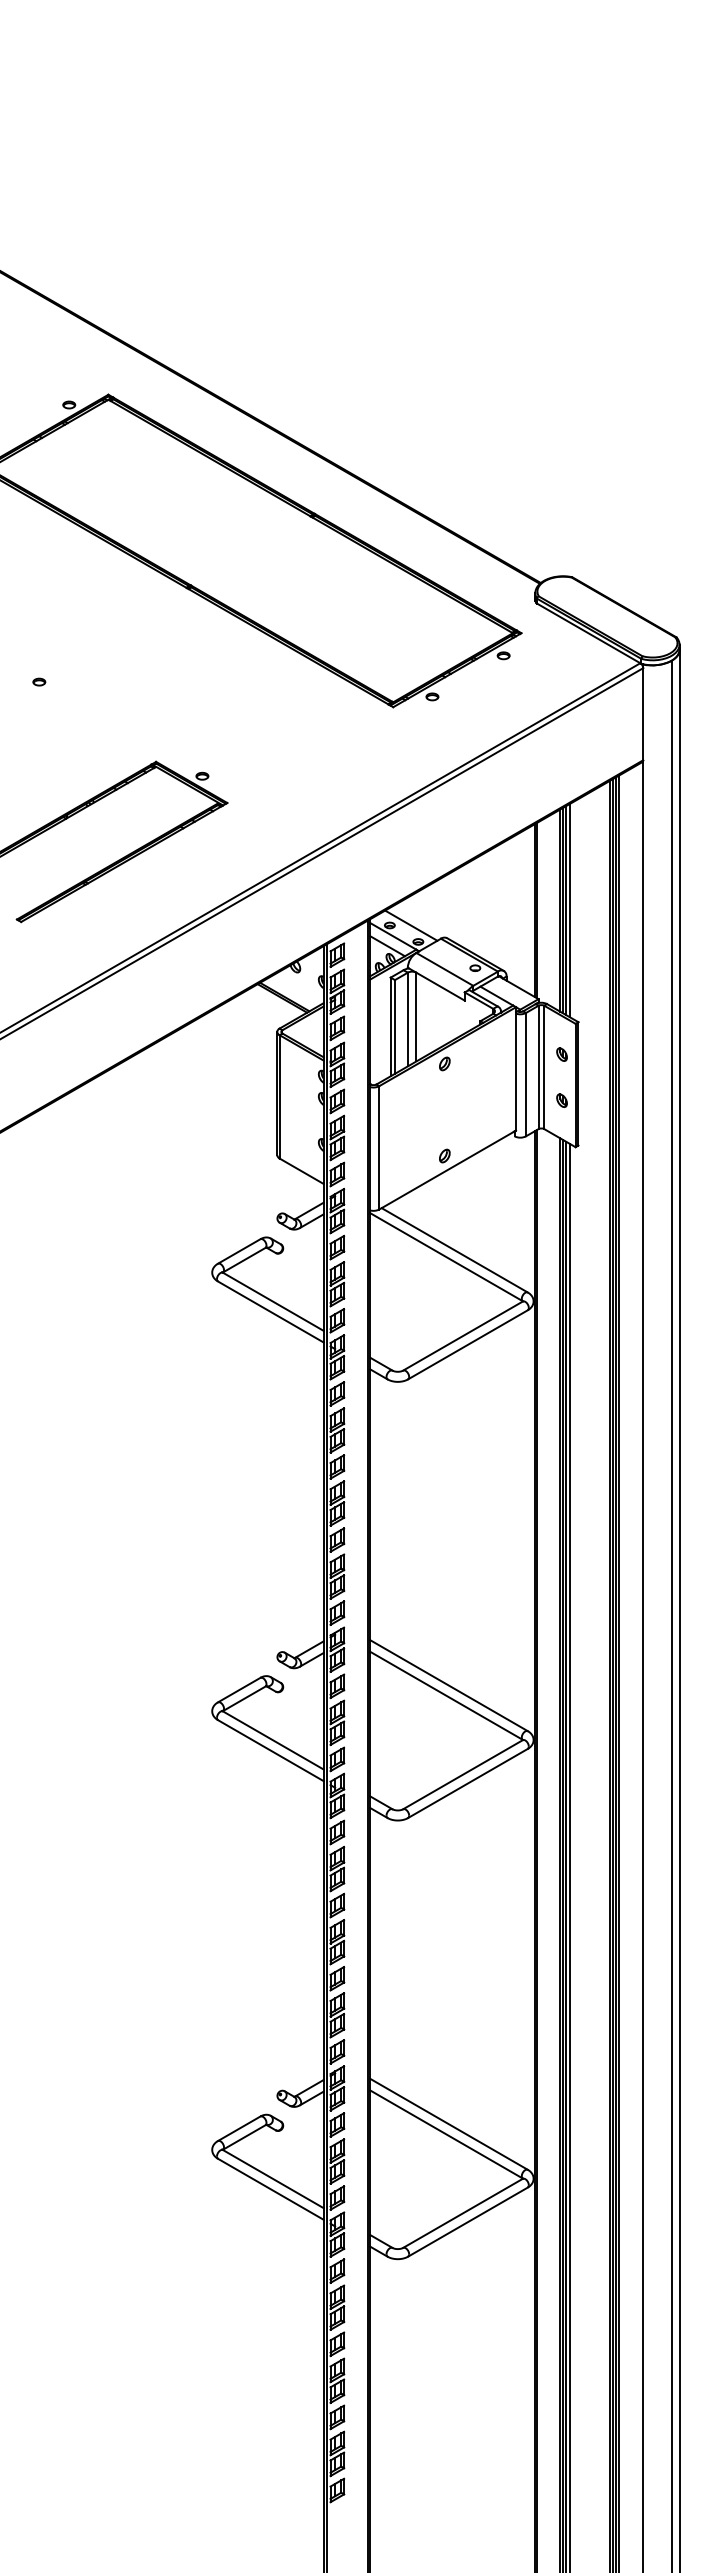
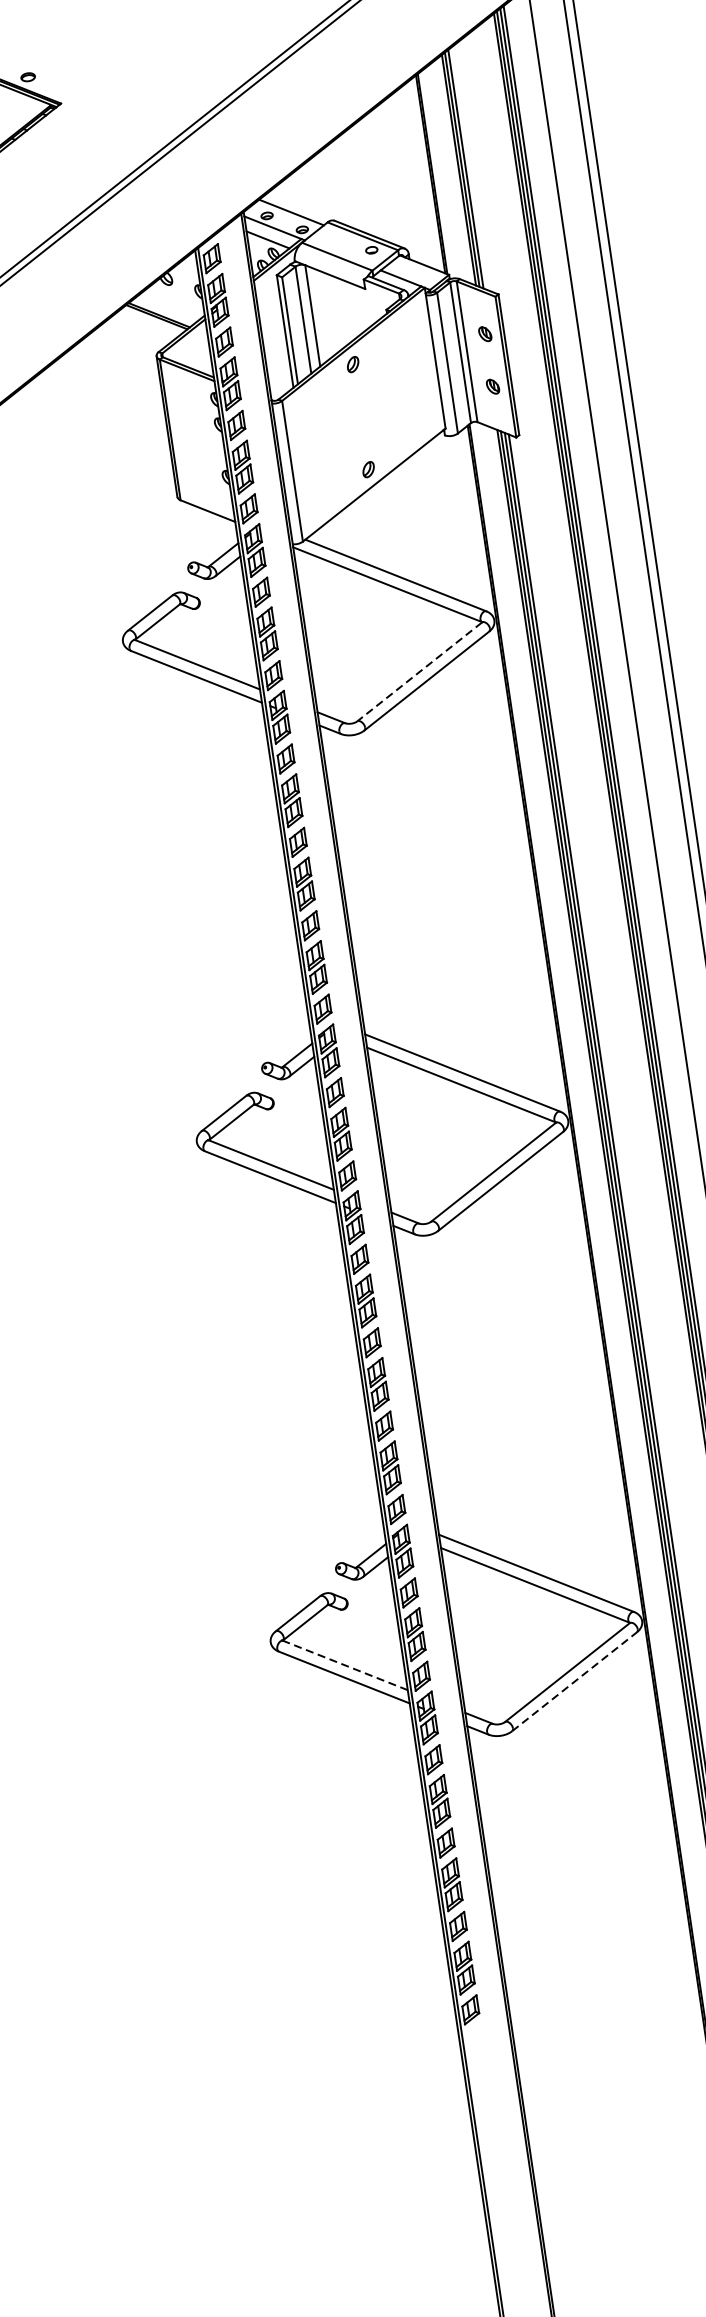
line: (569, 910) -> (469, 168), removed
line: (462, 1336) -> (419, 672), solid -> dashed
line: (272, 2178) -> (344, 1664), solid -> dashed
line: (468, 2221) -> (575, 1680), solid -> dashed

